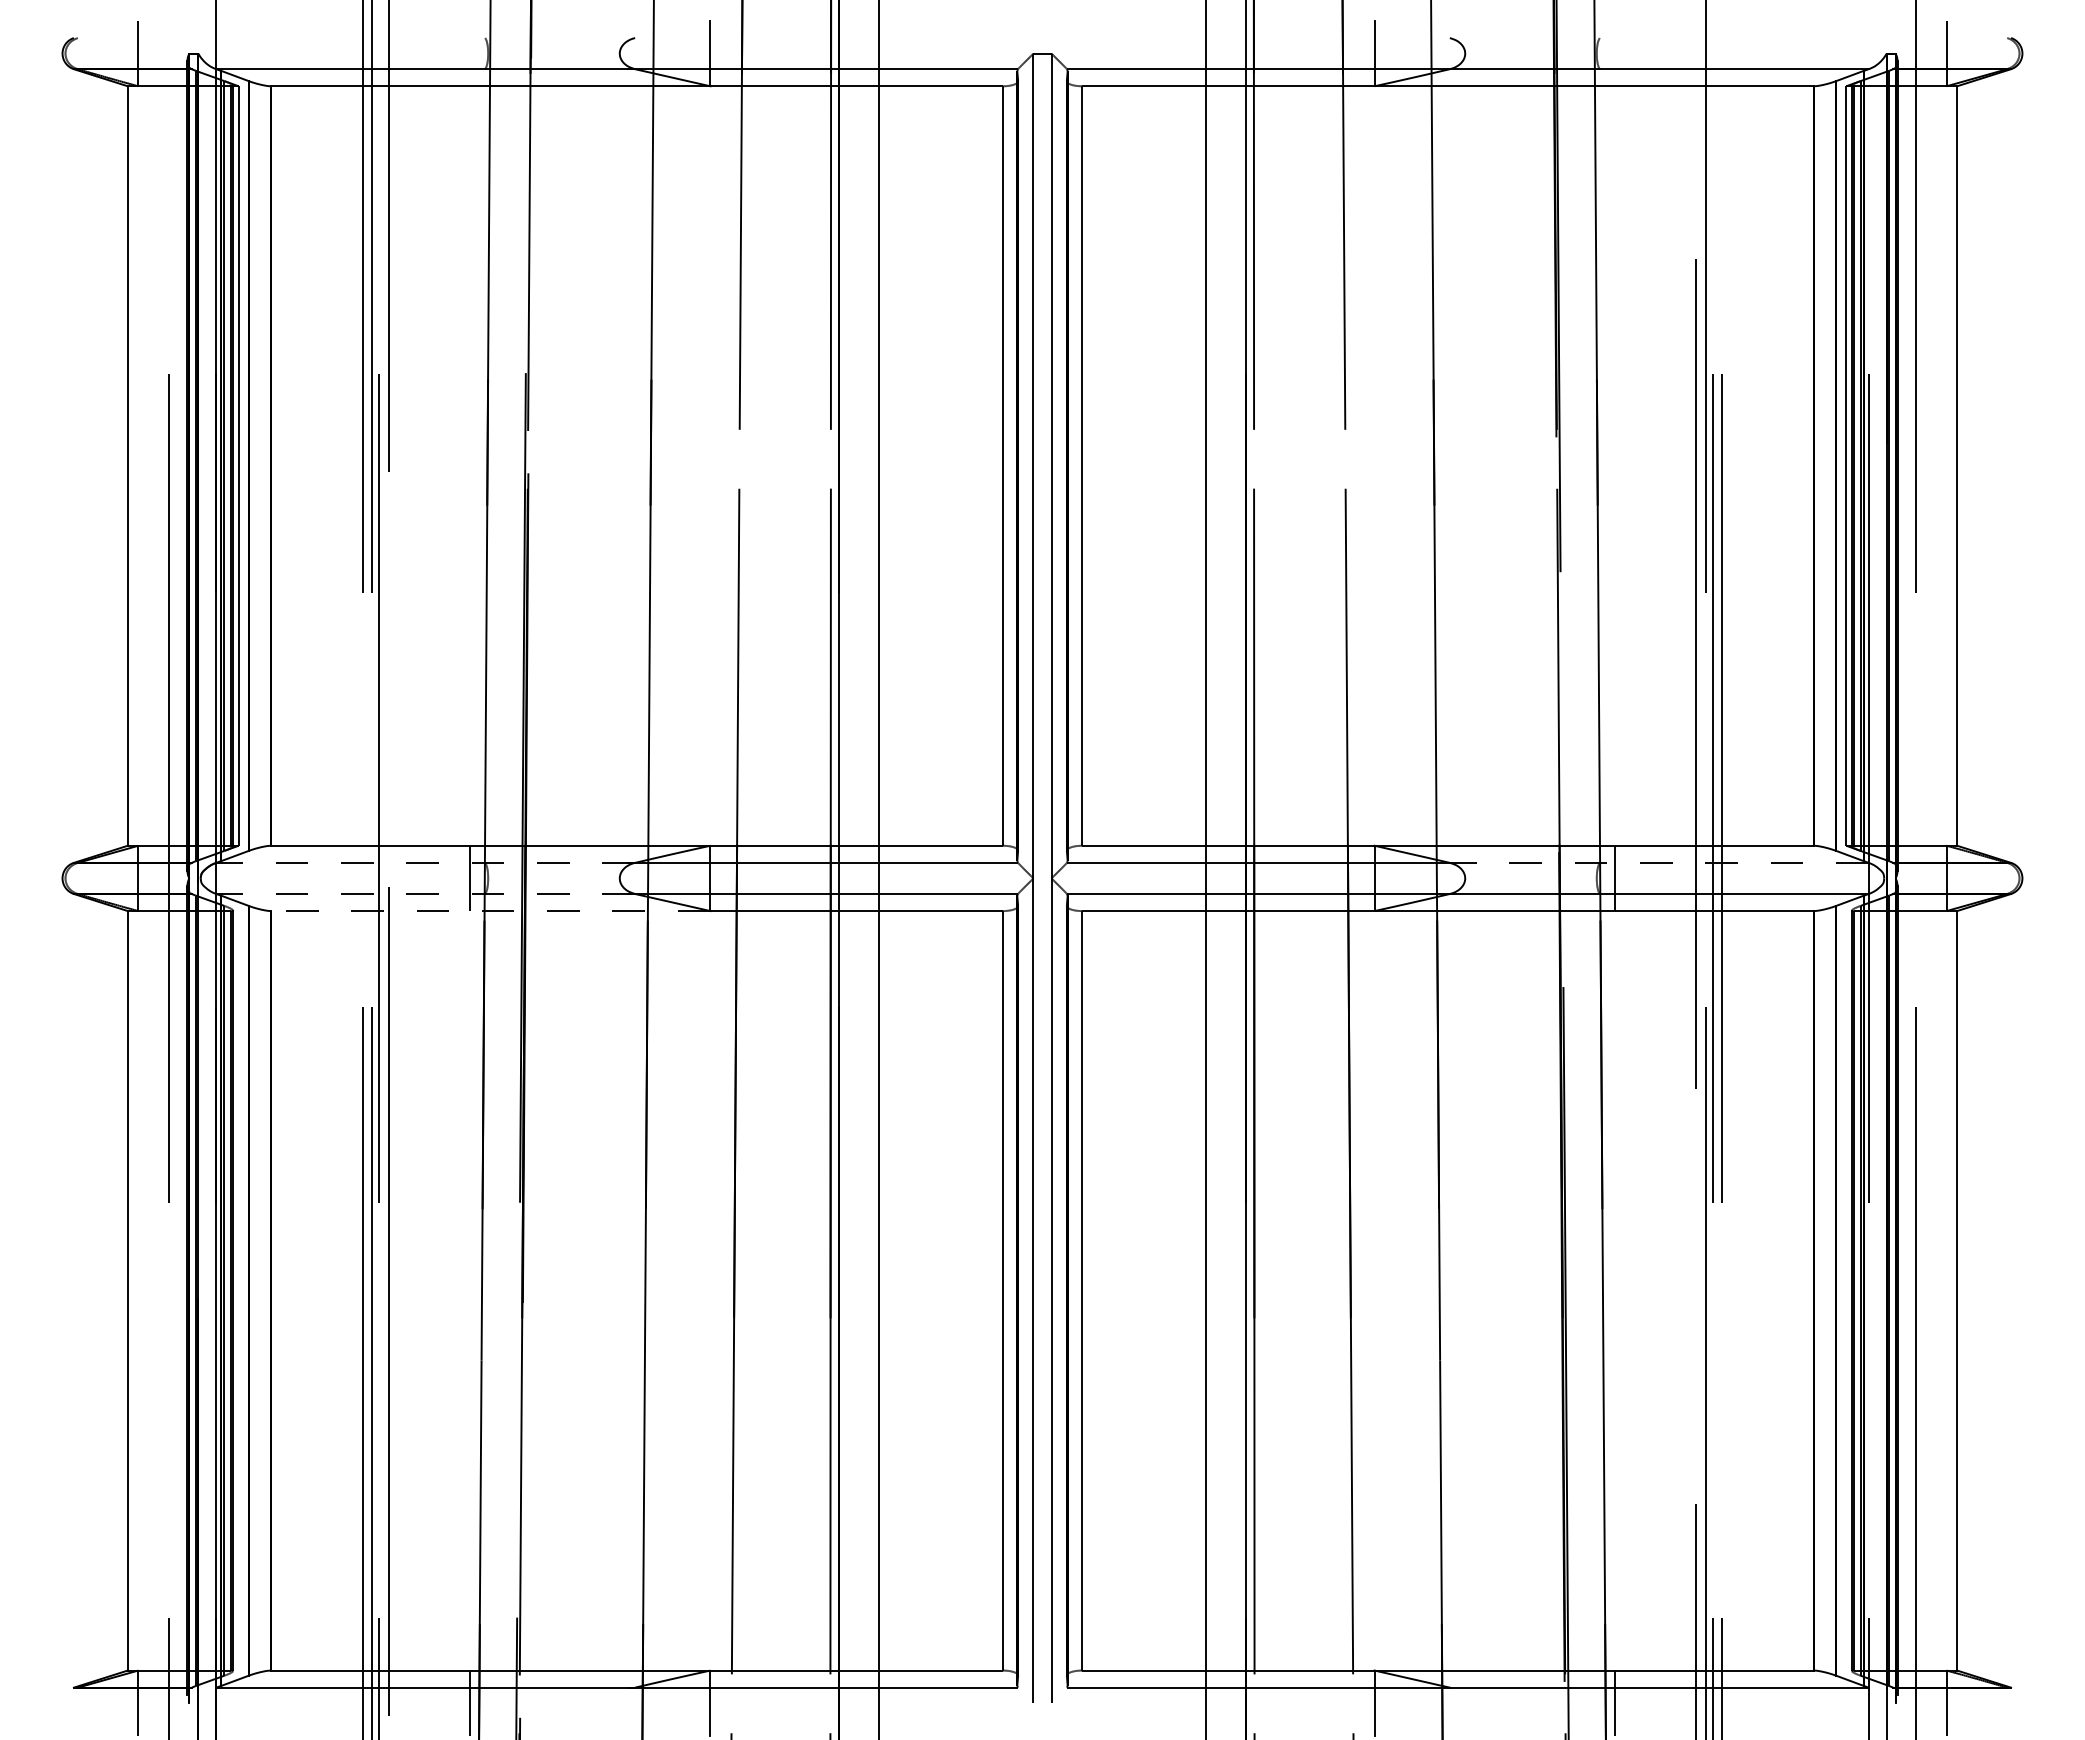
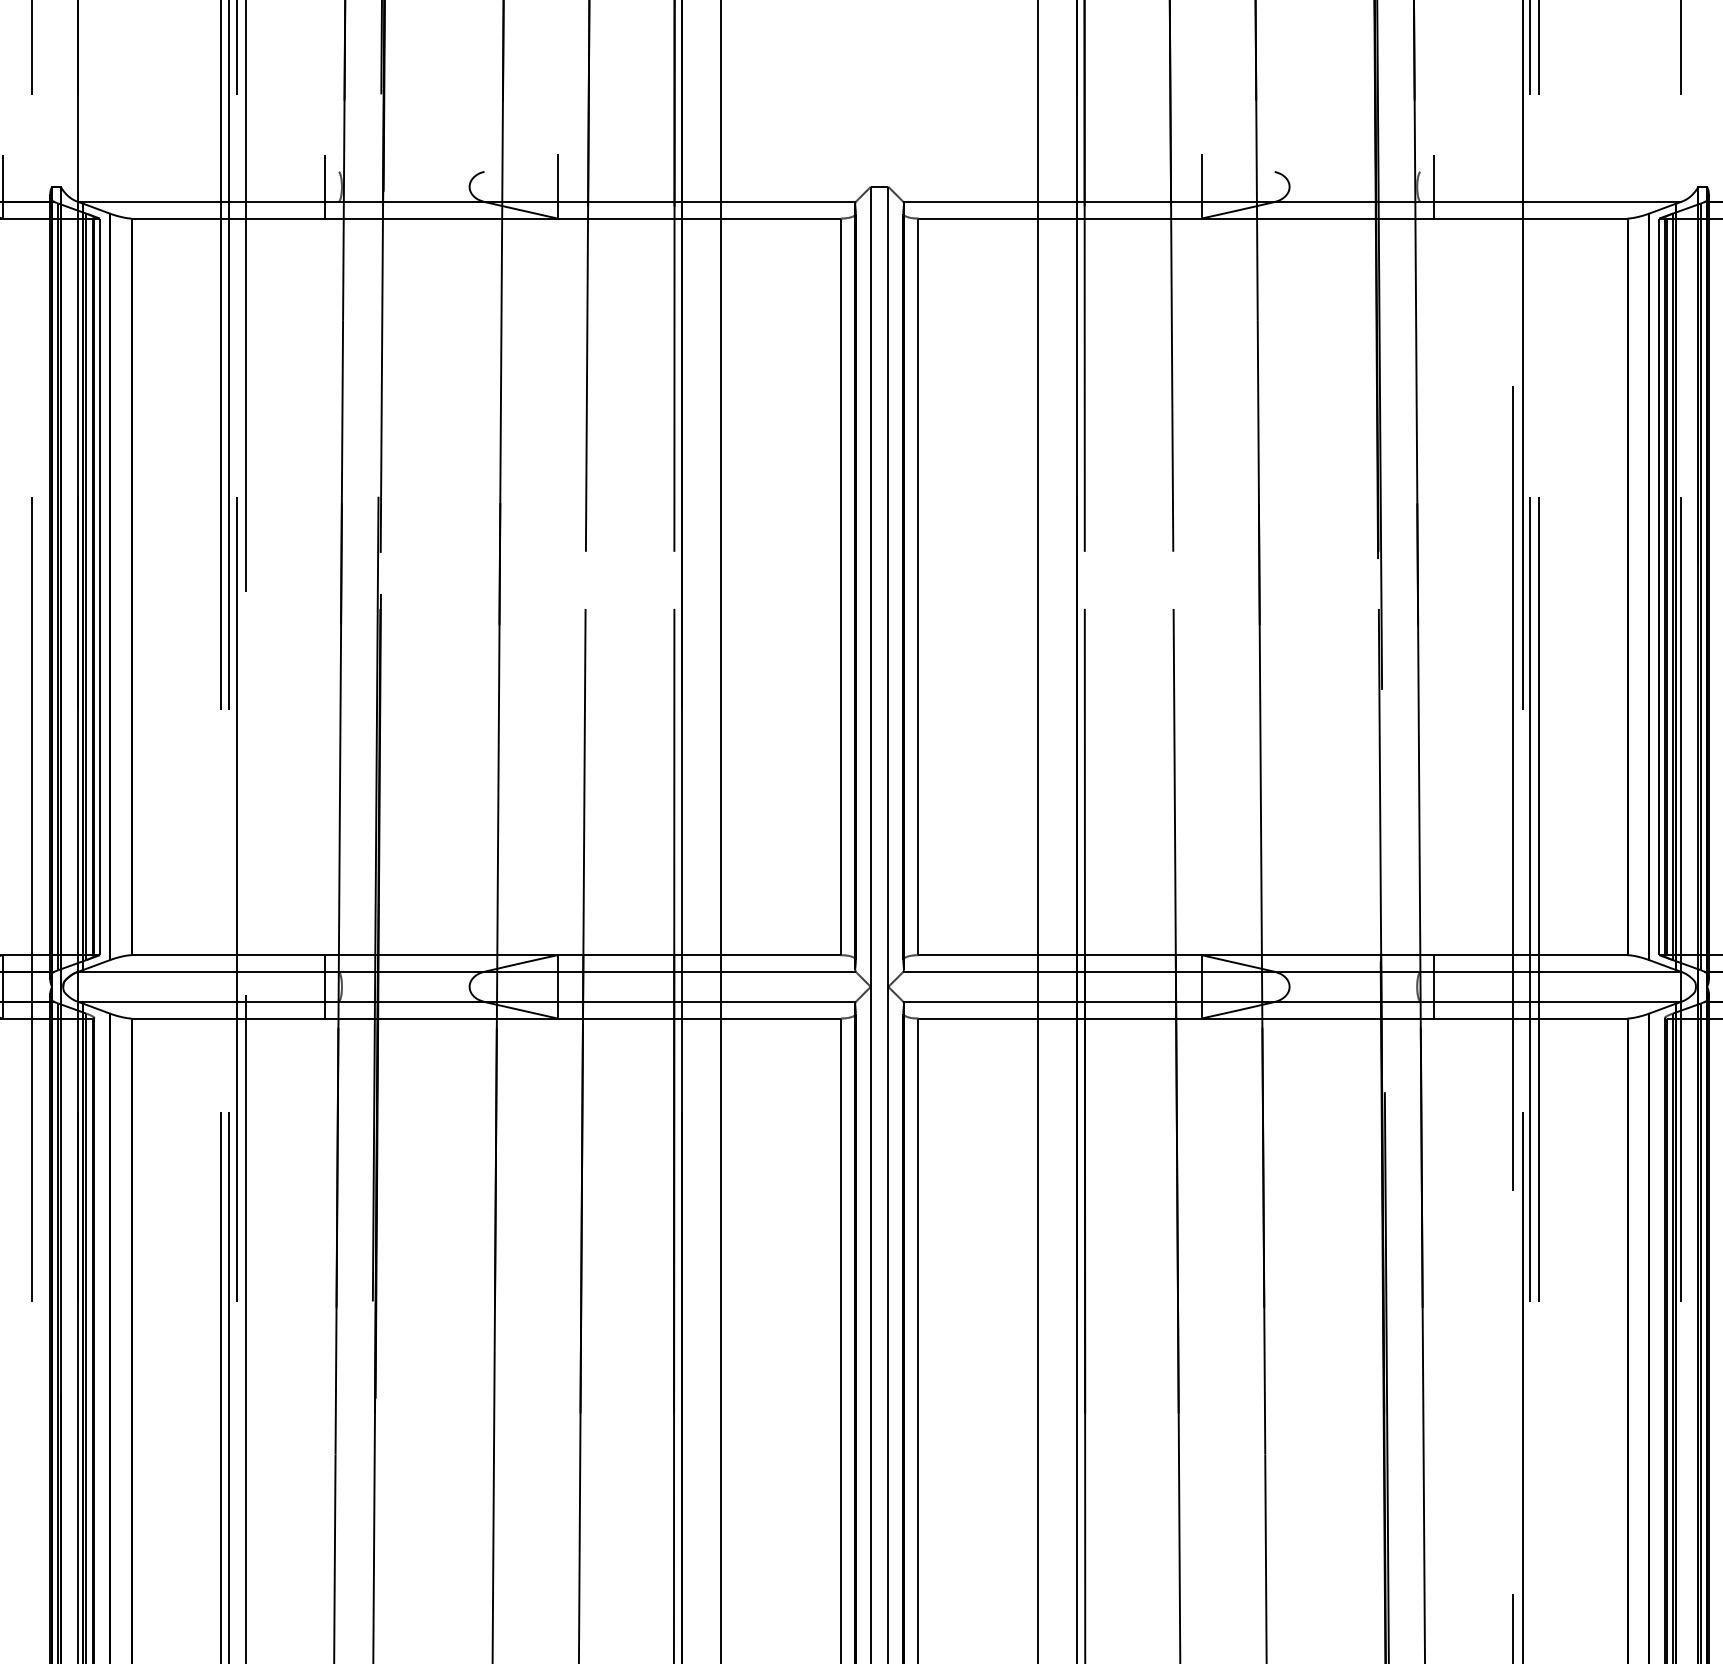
line: (470, 53) -> (324, 186), added
line: (1614, 53) -> (1434, 186), added
line: (425, 862) -> (281, 971), dashed -> solid
line: (1658, 862) -> (1477, 971), dashed -> solid
line: (425, 894) -> (281, 1002), dashed -> solid
line: (490, 911) -> (344, 1018), dashed -> solid

